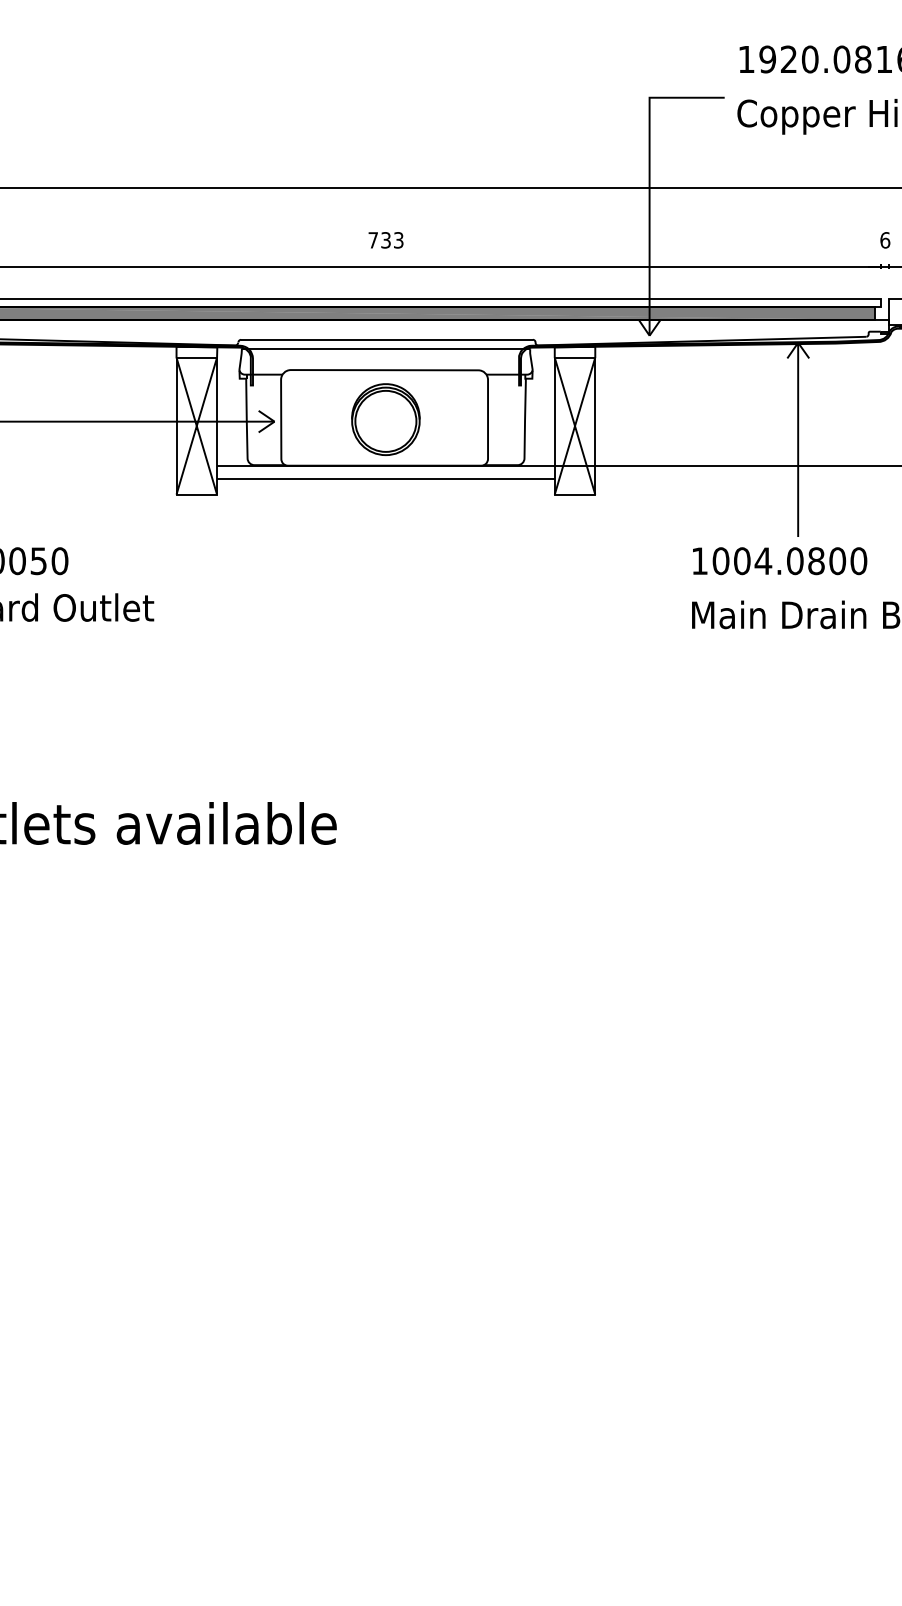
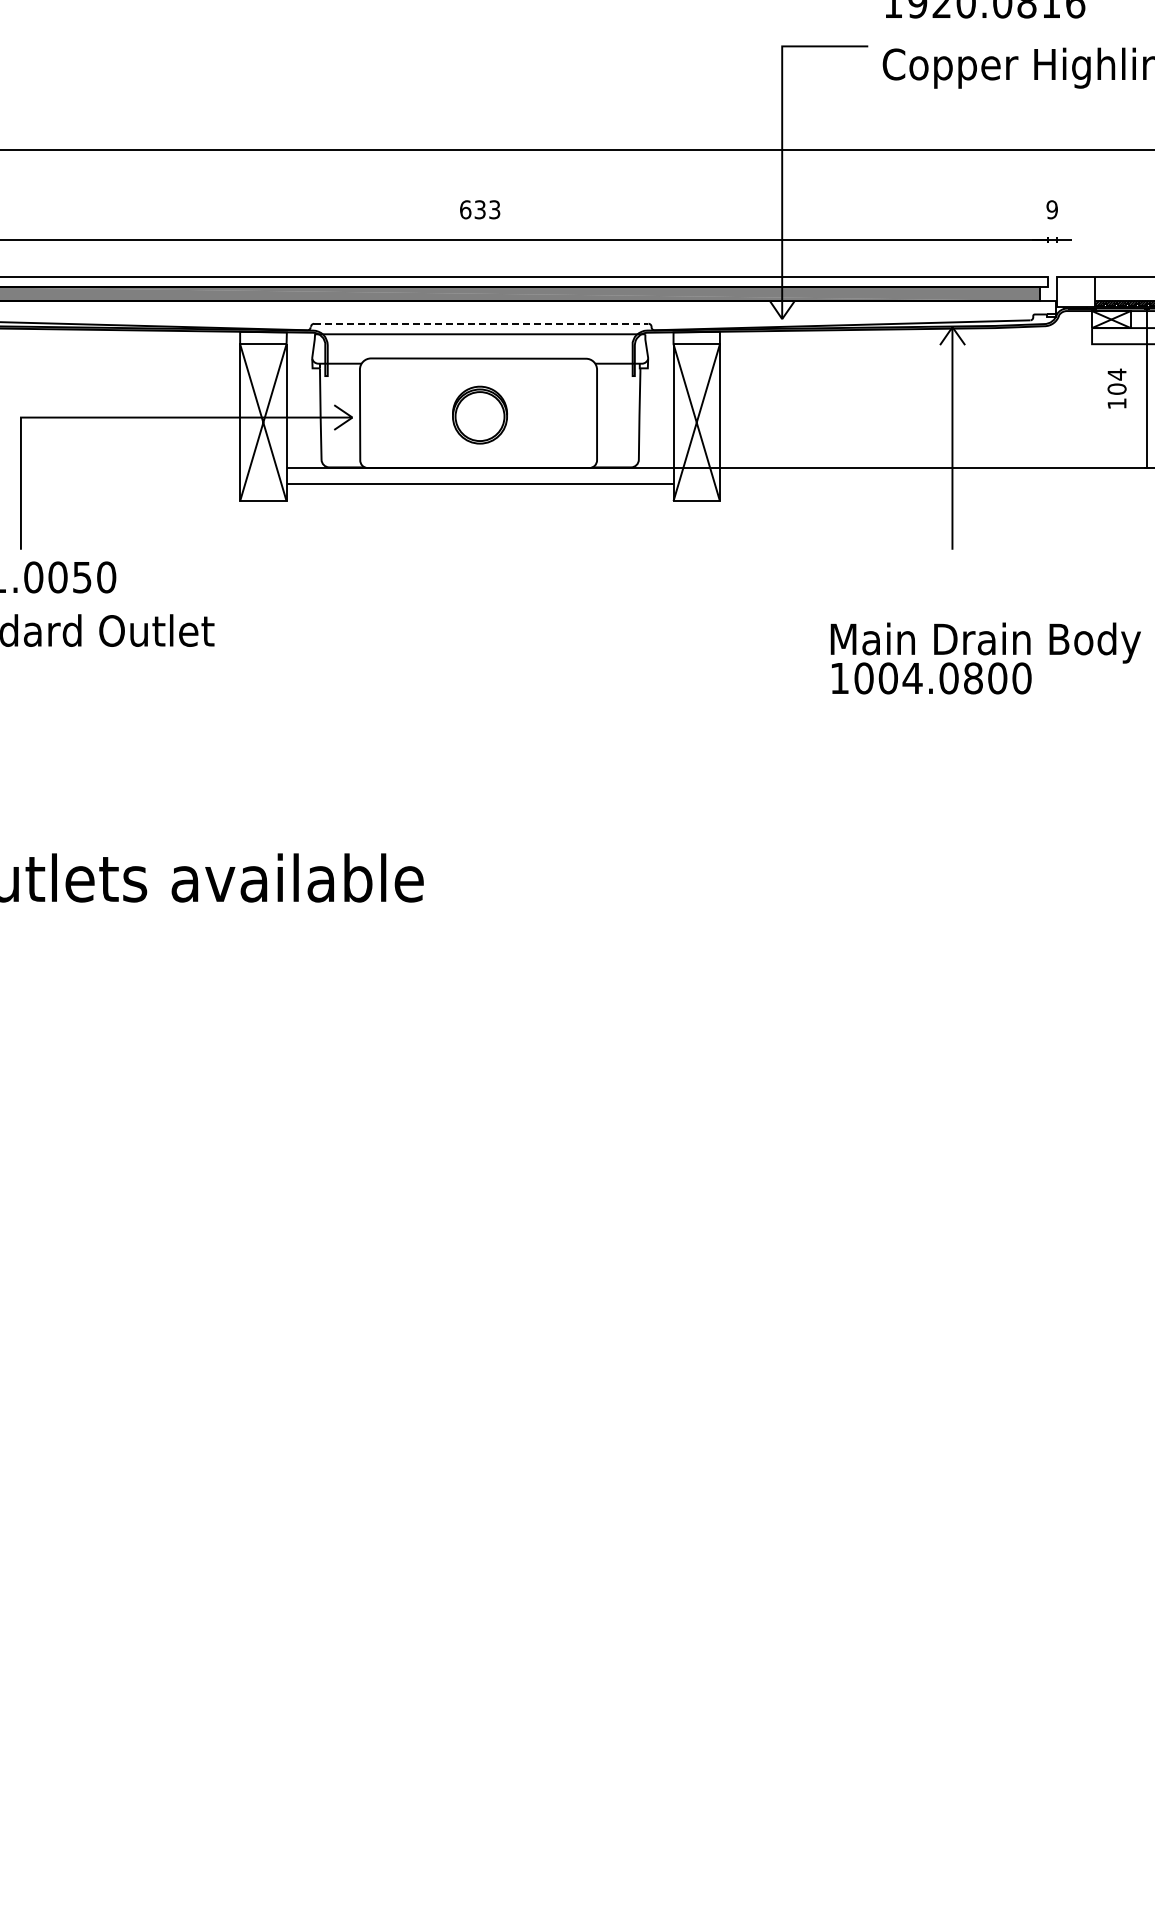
text: (373, 240) -> (465, 209), 733 -> 633
text: (885, 240) -> (1052, 209), 6 -> 9
line: (387, 340) -> (481, 324), solid -> dashed
part: (385, 418) -> (479, 414), size x0.7
text: (779, 561) -> (931, 678), moved

